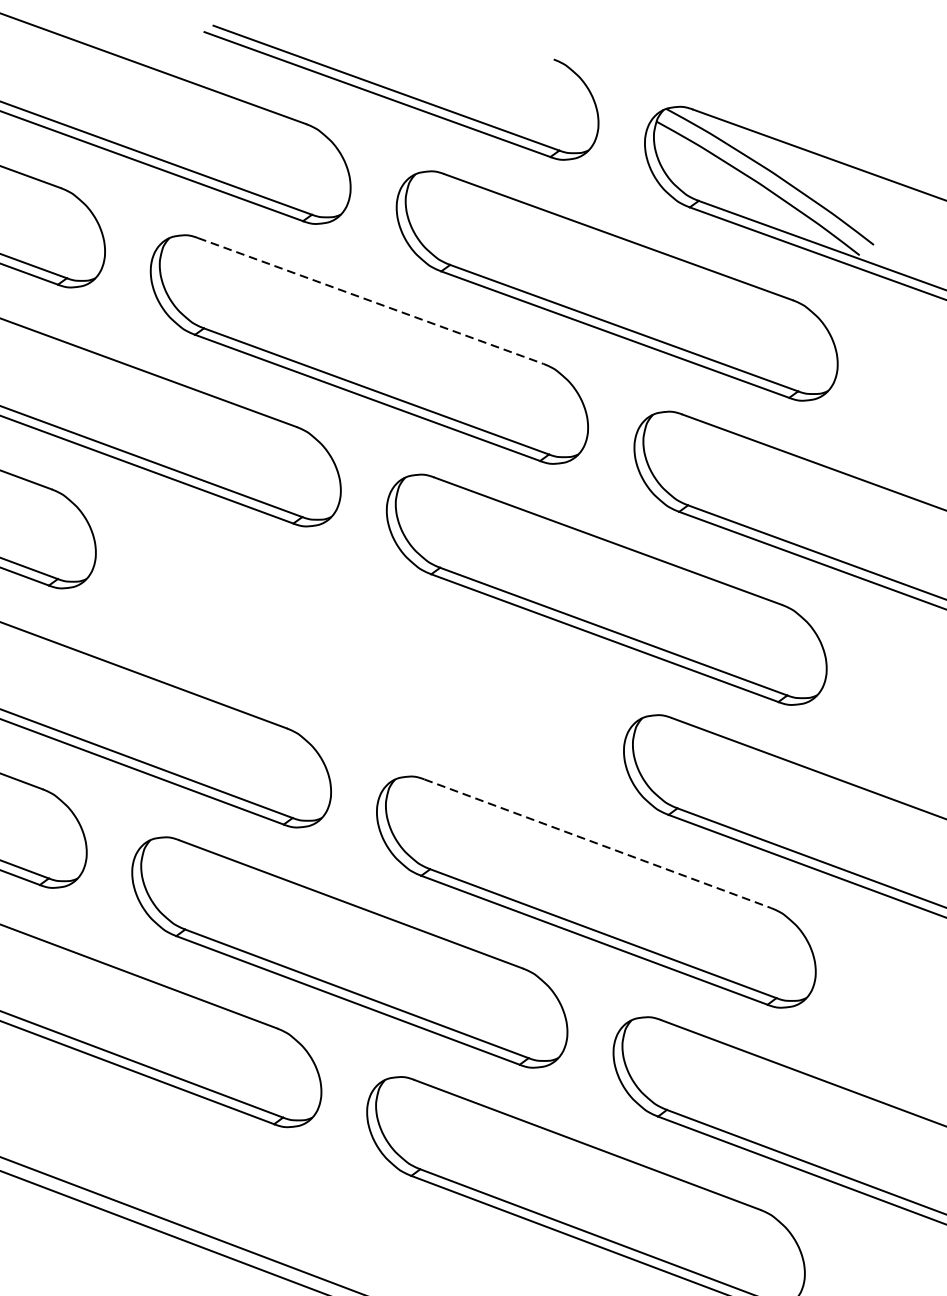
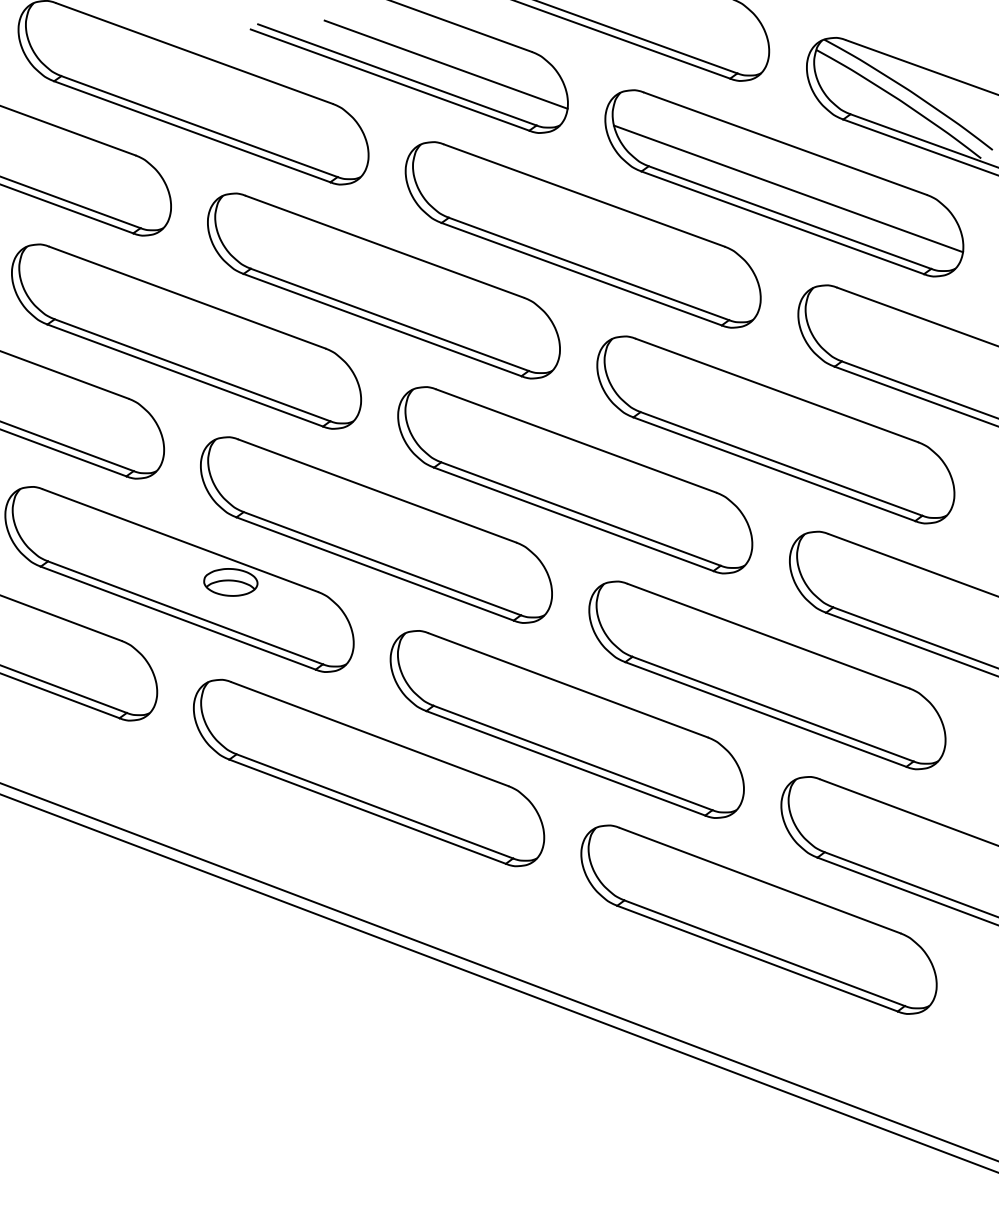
line: (199, 139) -> (445, 64), added
line: (622, 292) -> (788, 188), added
line: (371, 300) -> (584, 195), dashed -> solid
part: (359, 652) -> (575, 480), added
line: (598, 844) -> (769, 636), dashed -> solid

